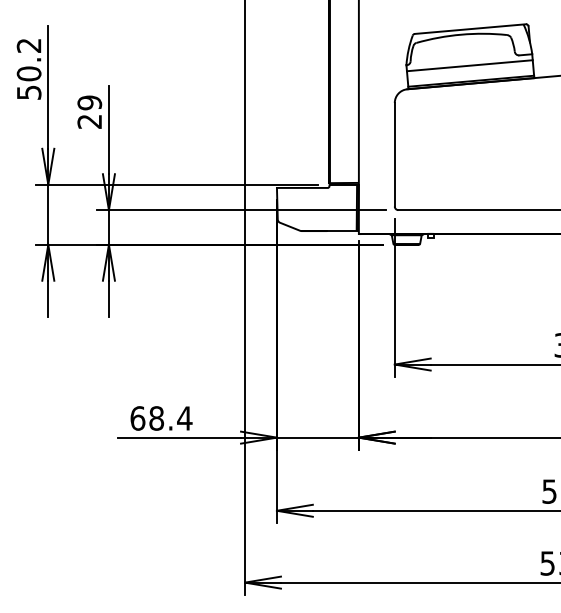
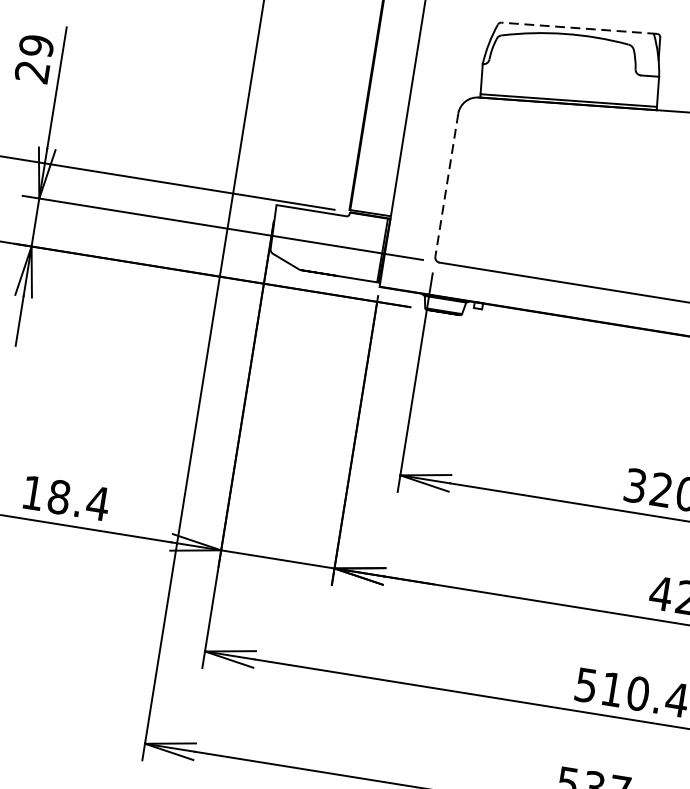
line: (470, 29) -> (579, 28), solid -> dashed
line: (469, 65) -> (569, 78), removed
line: (394, 154) -> (446, 184), solid -> dashed
text: (137, 418) -> (32, 492), 68.4 -> 18.4

